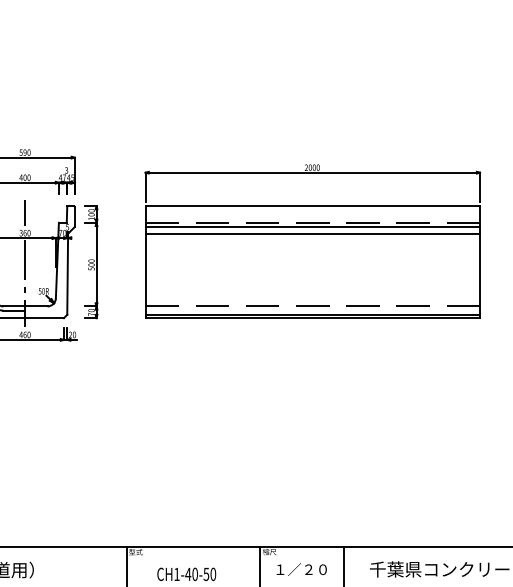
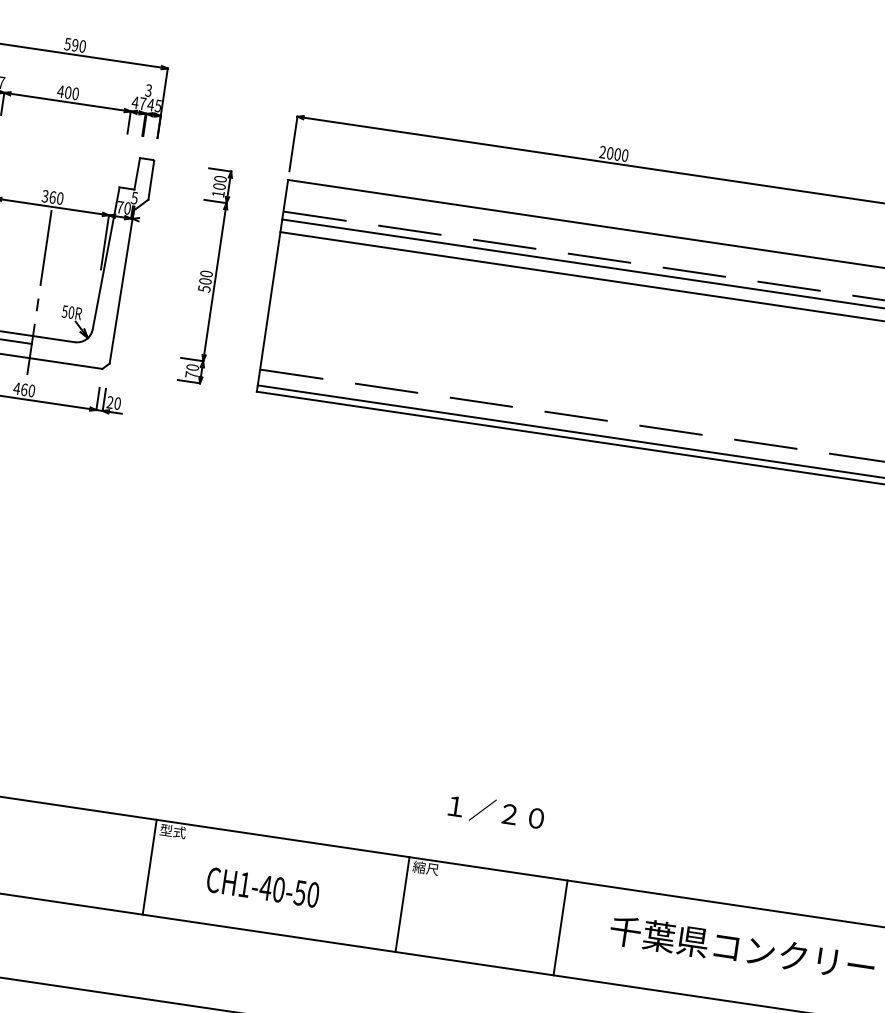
line: (25, 212) -> (59, 158), removed
part: (91, 262) -> (206, 276), moved
text: (301, 569) -> (495, 811), moved

